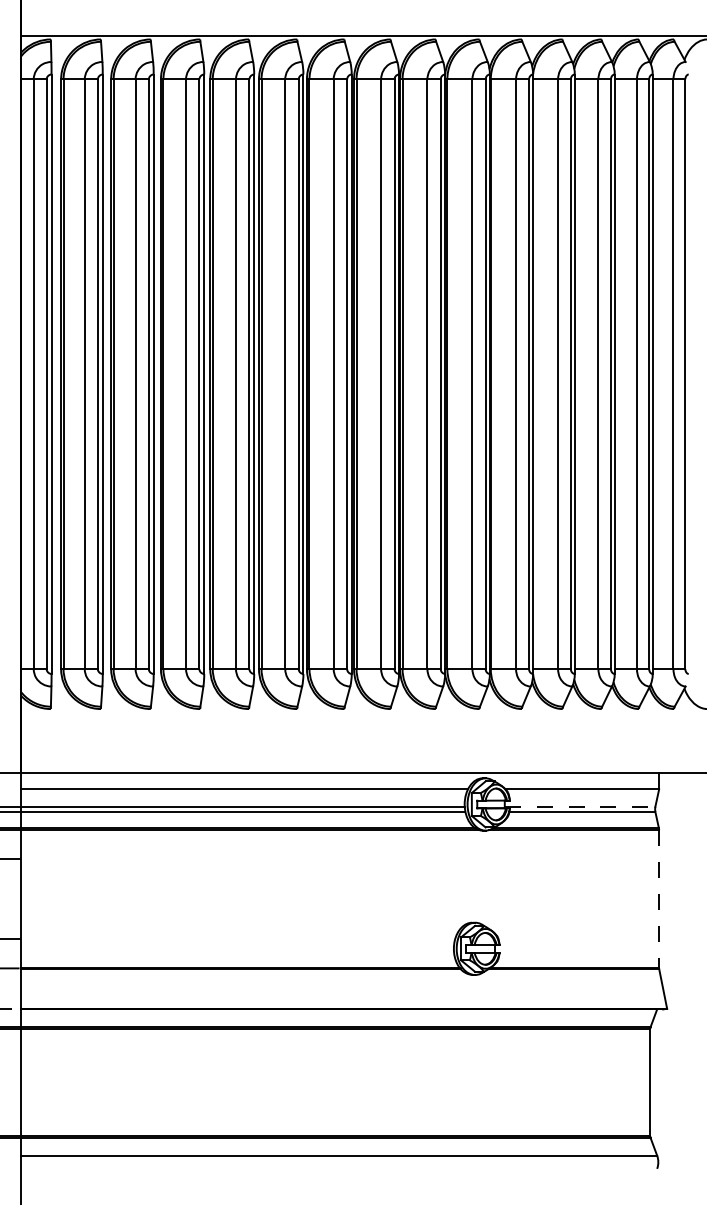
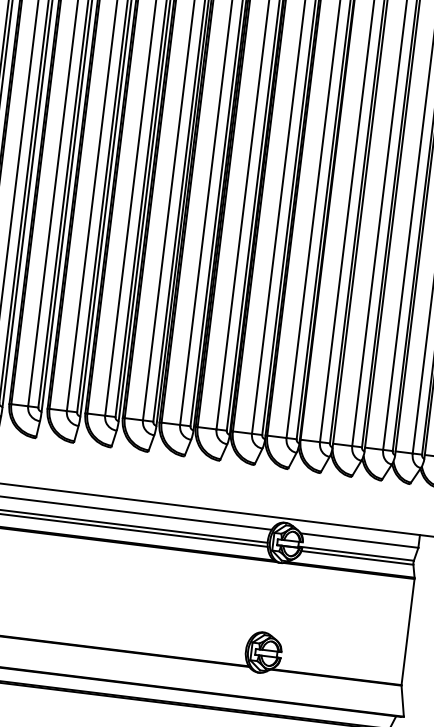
line: (580, 806) -> (356, 553), dashed -> solid
line: (659, 899) -> (408, 632), dashed -> solid

